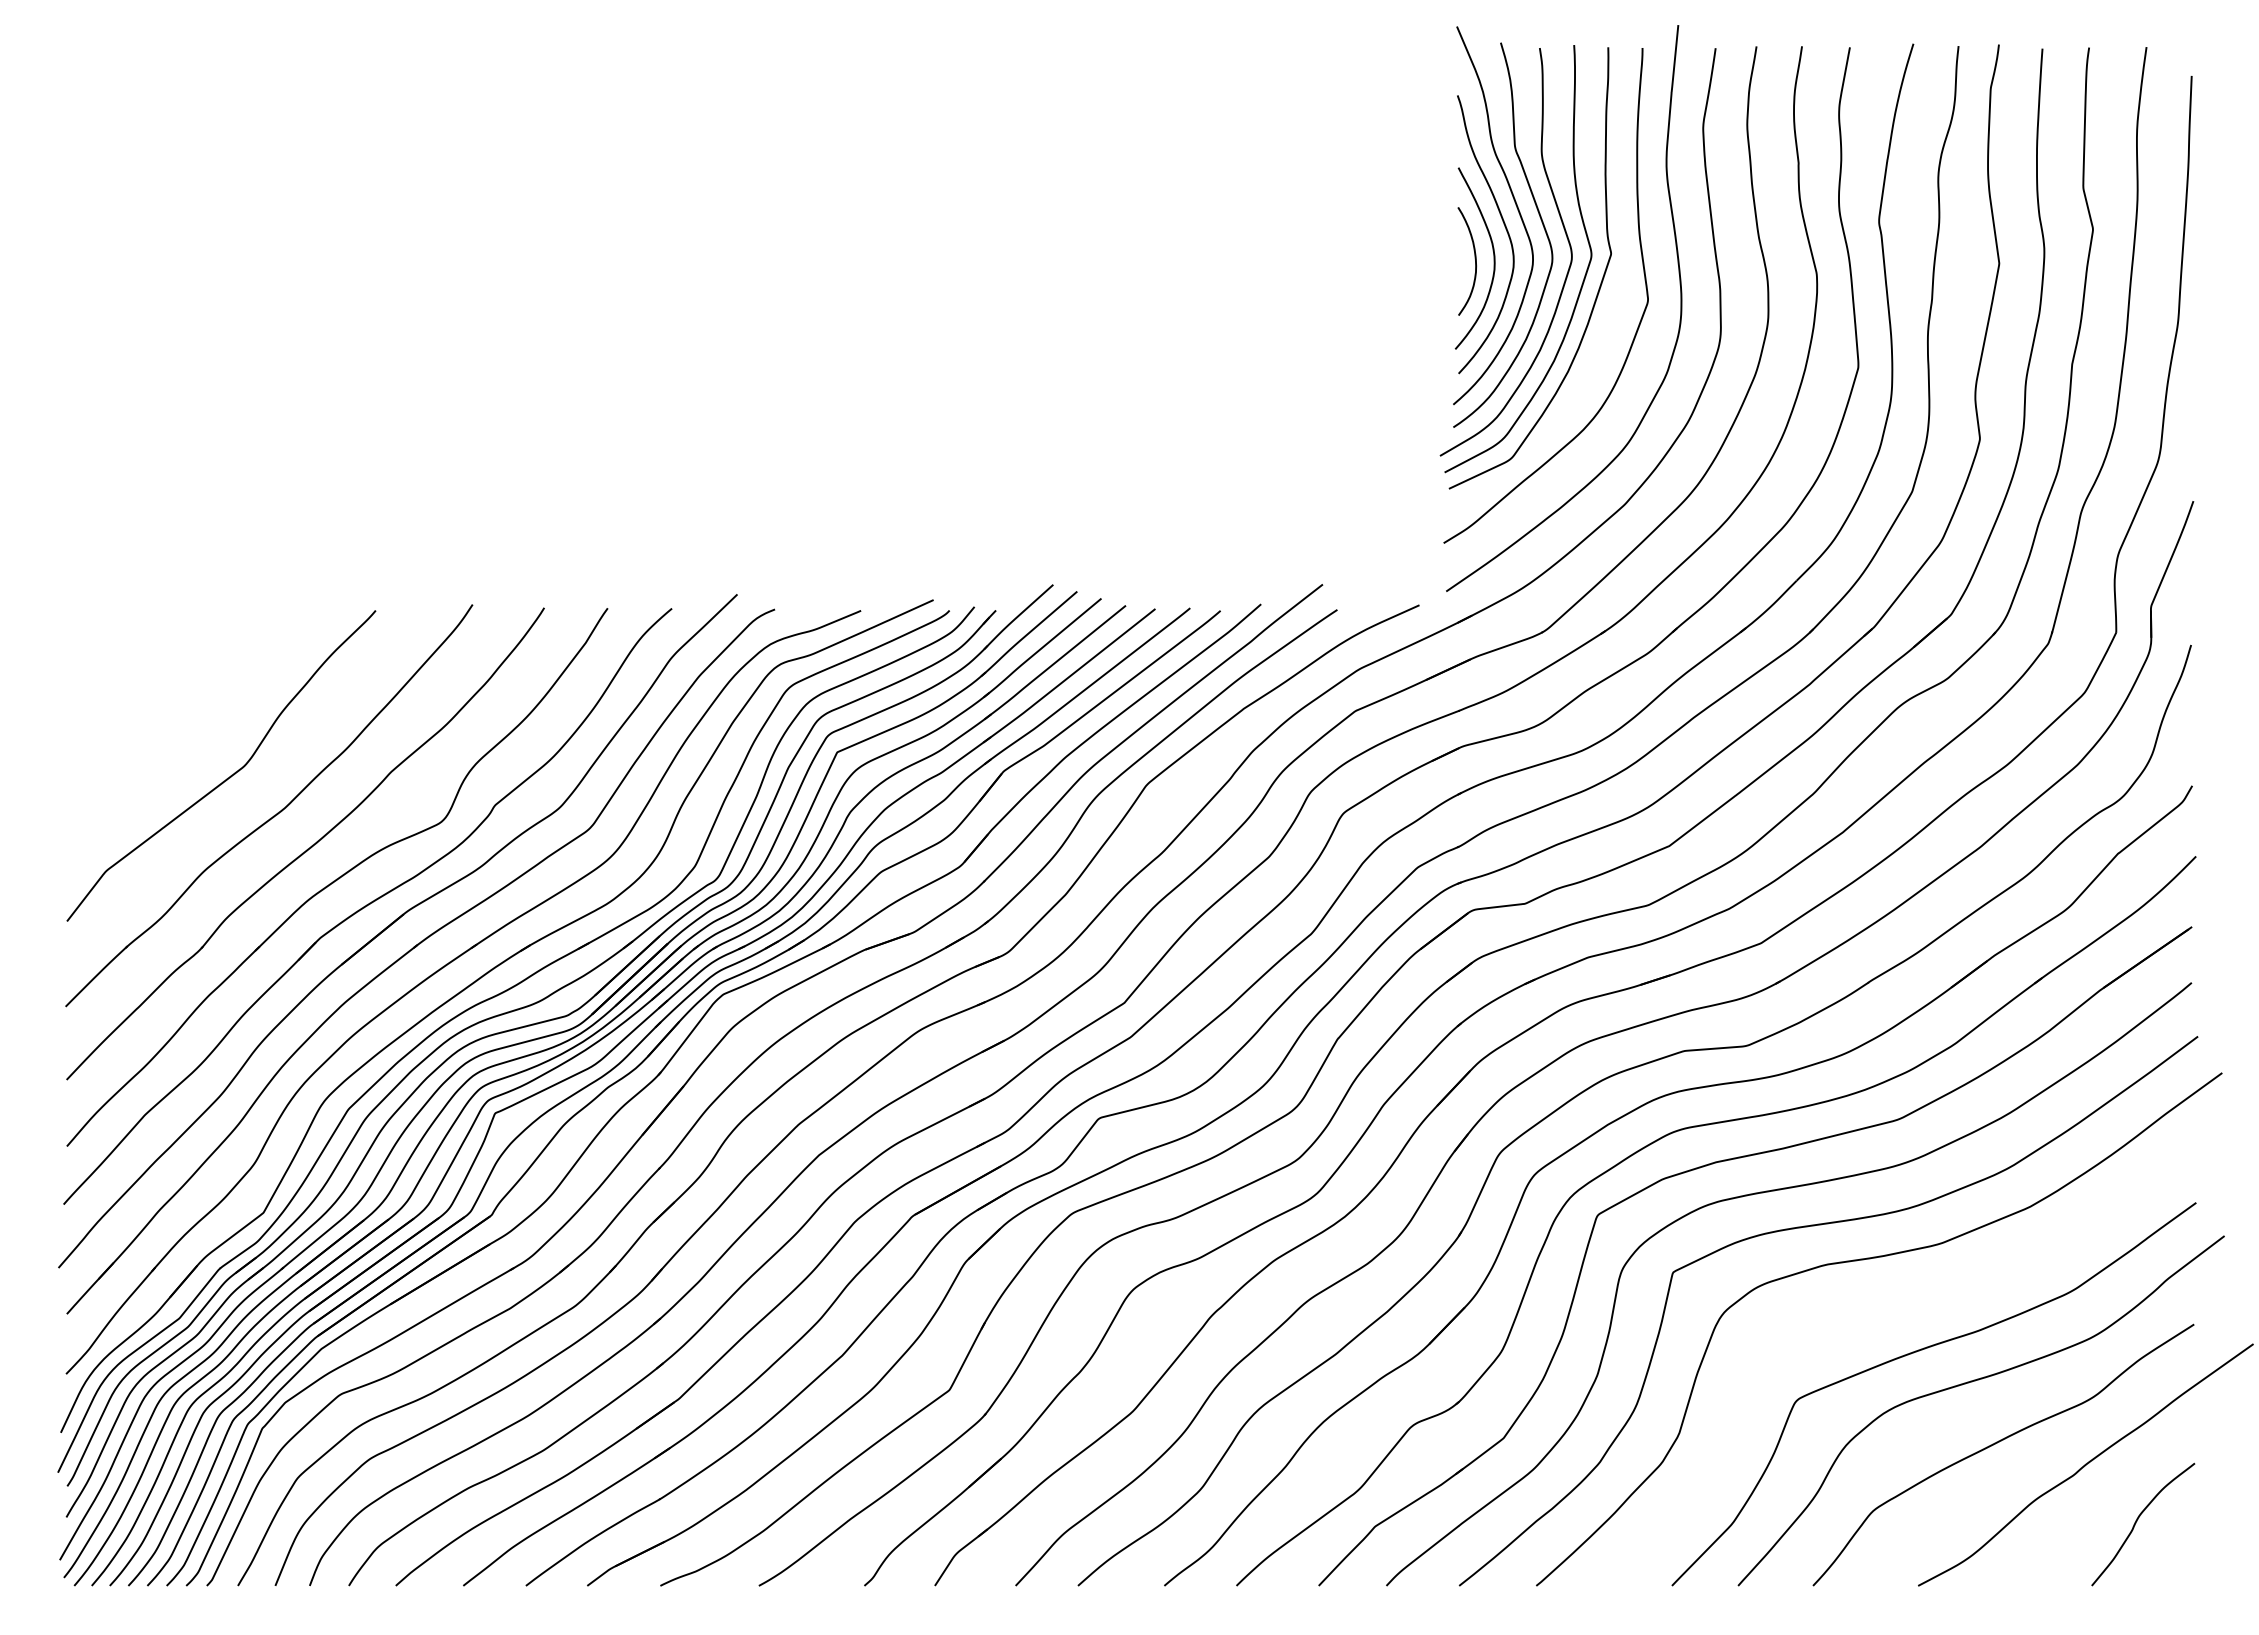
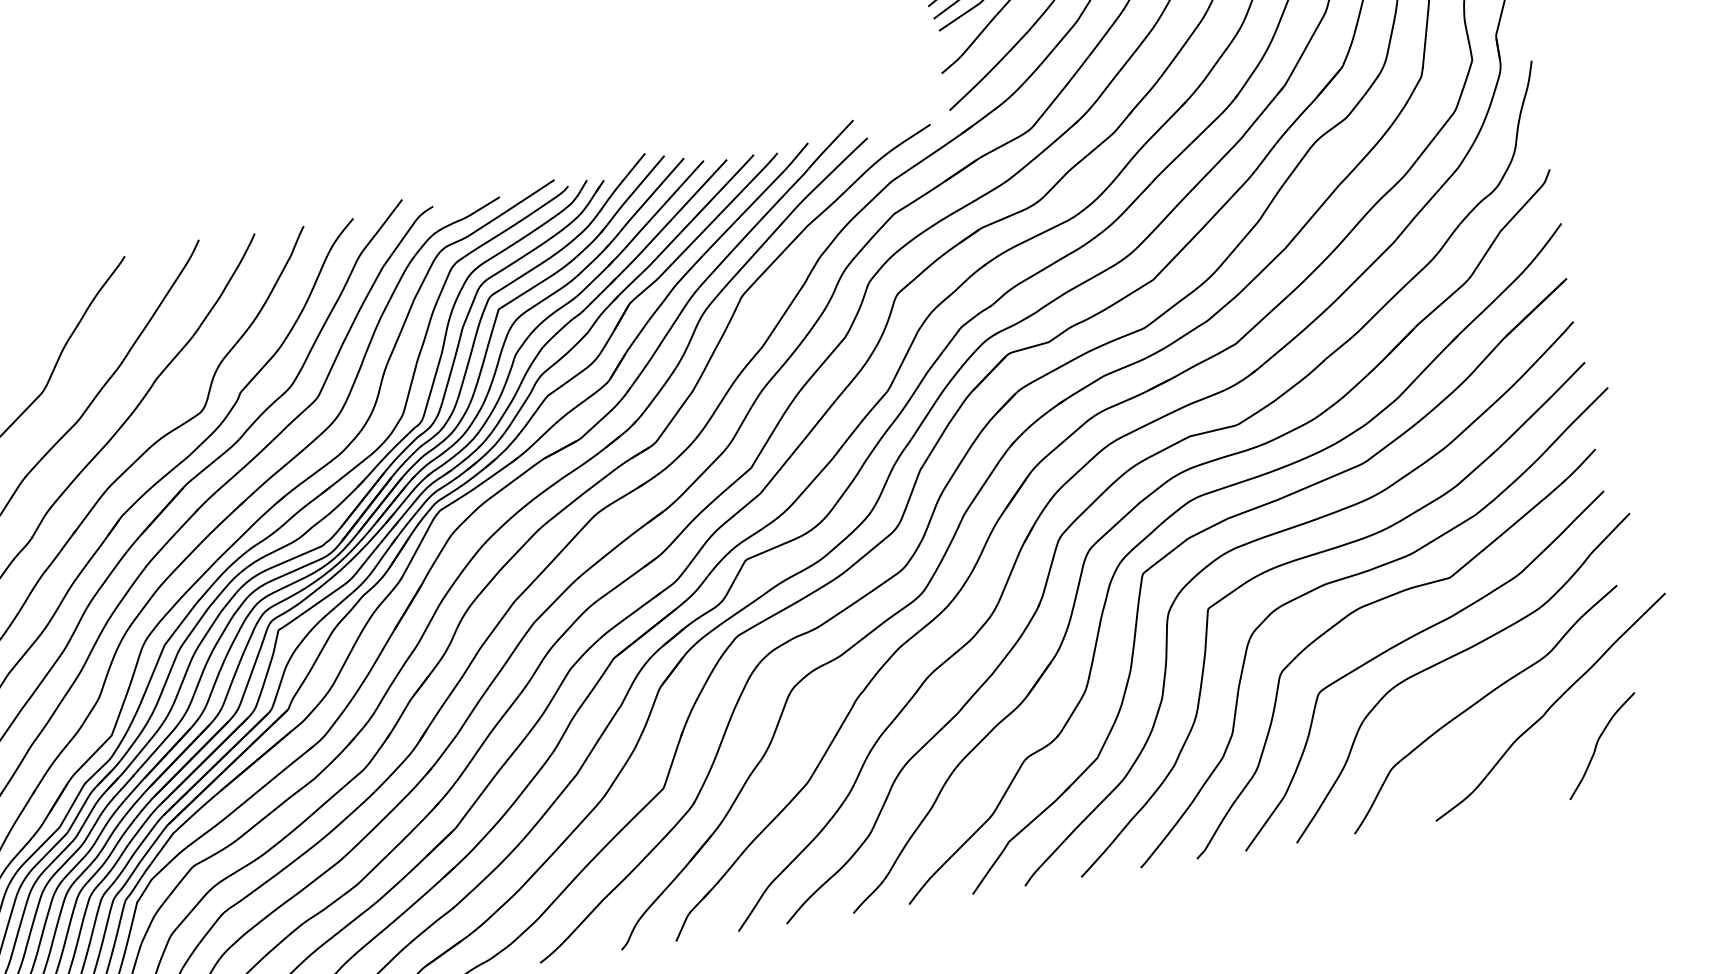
curve: (1888, 1297) -> (1377, 601), added

